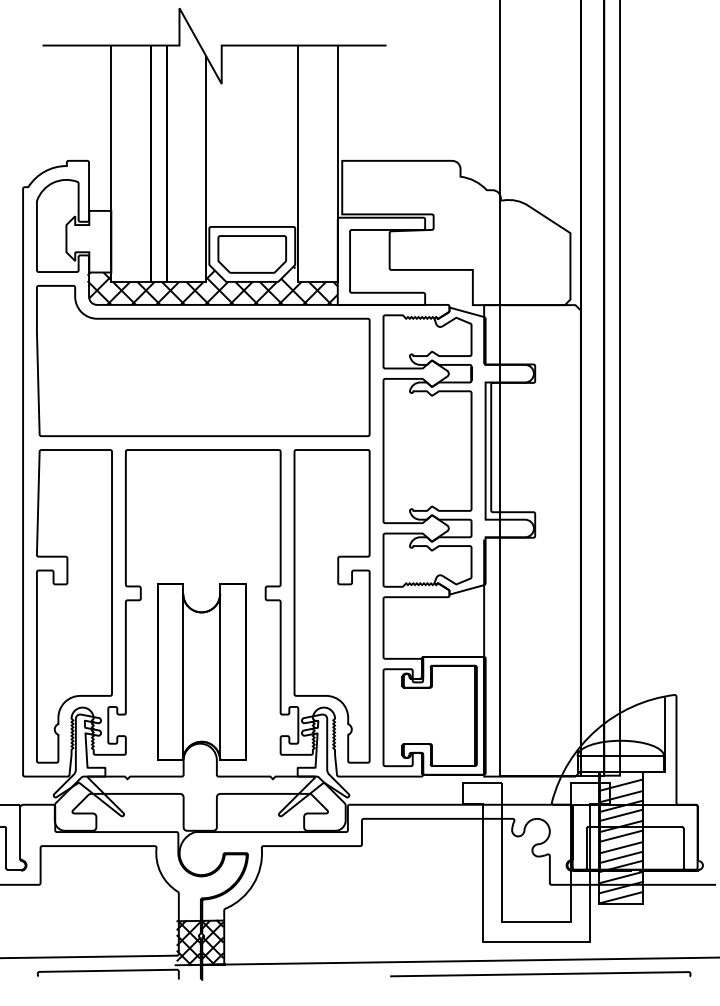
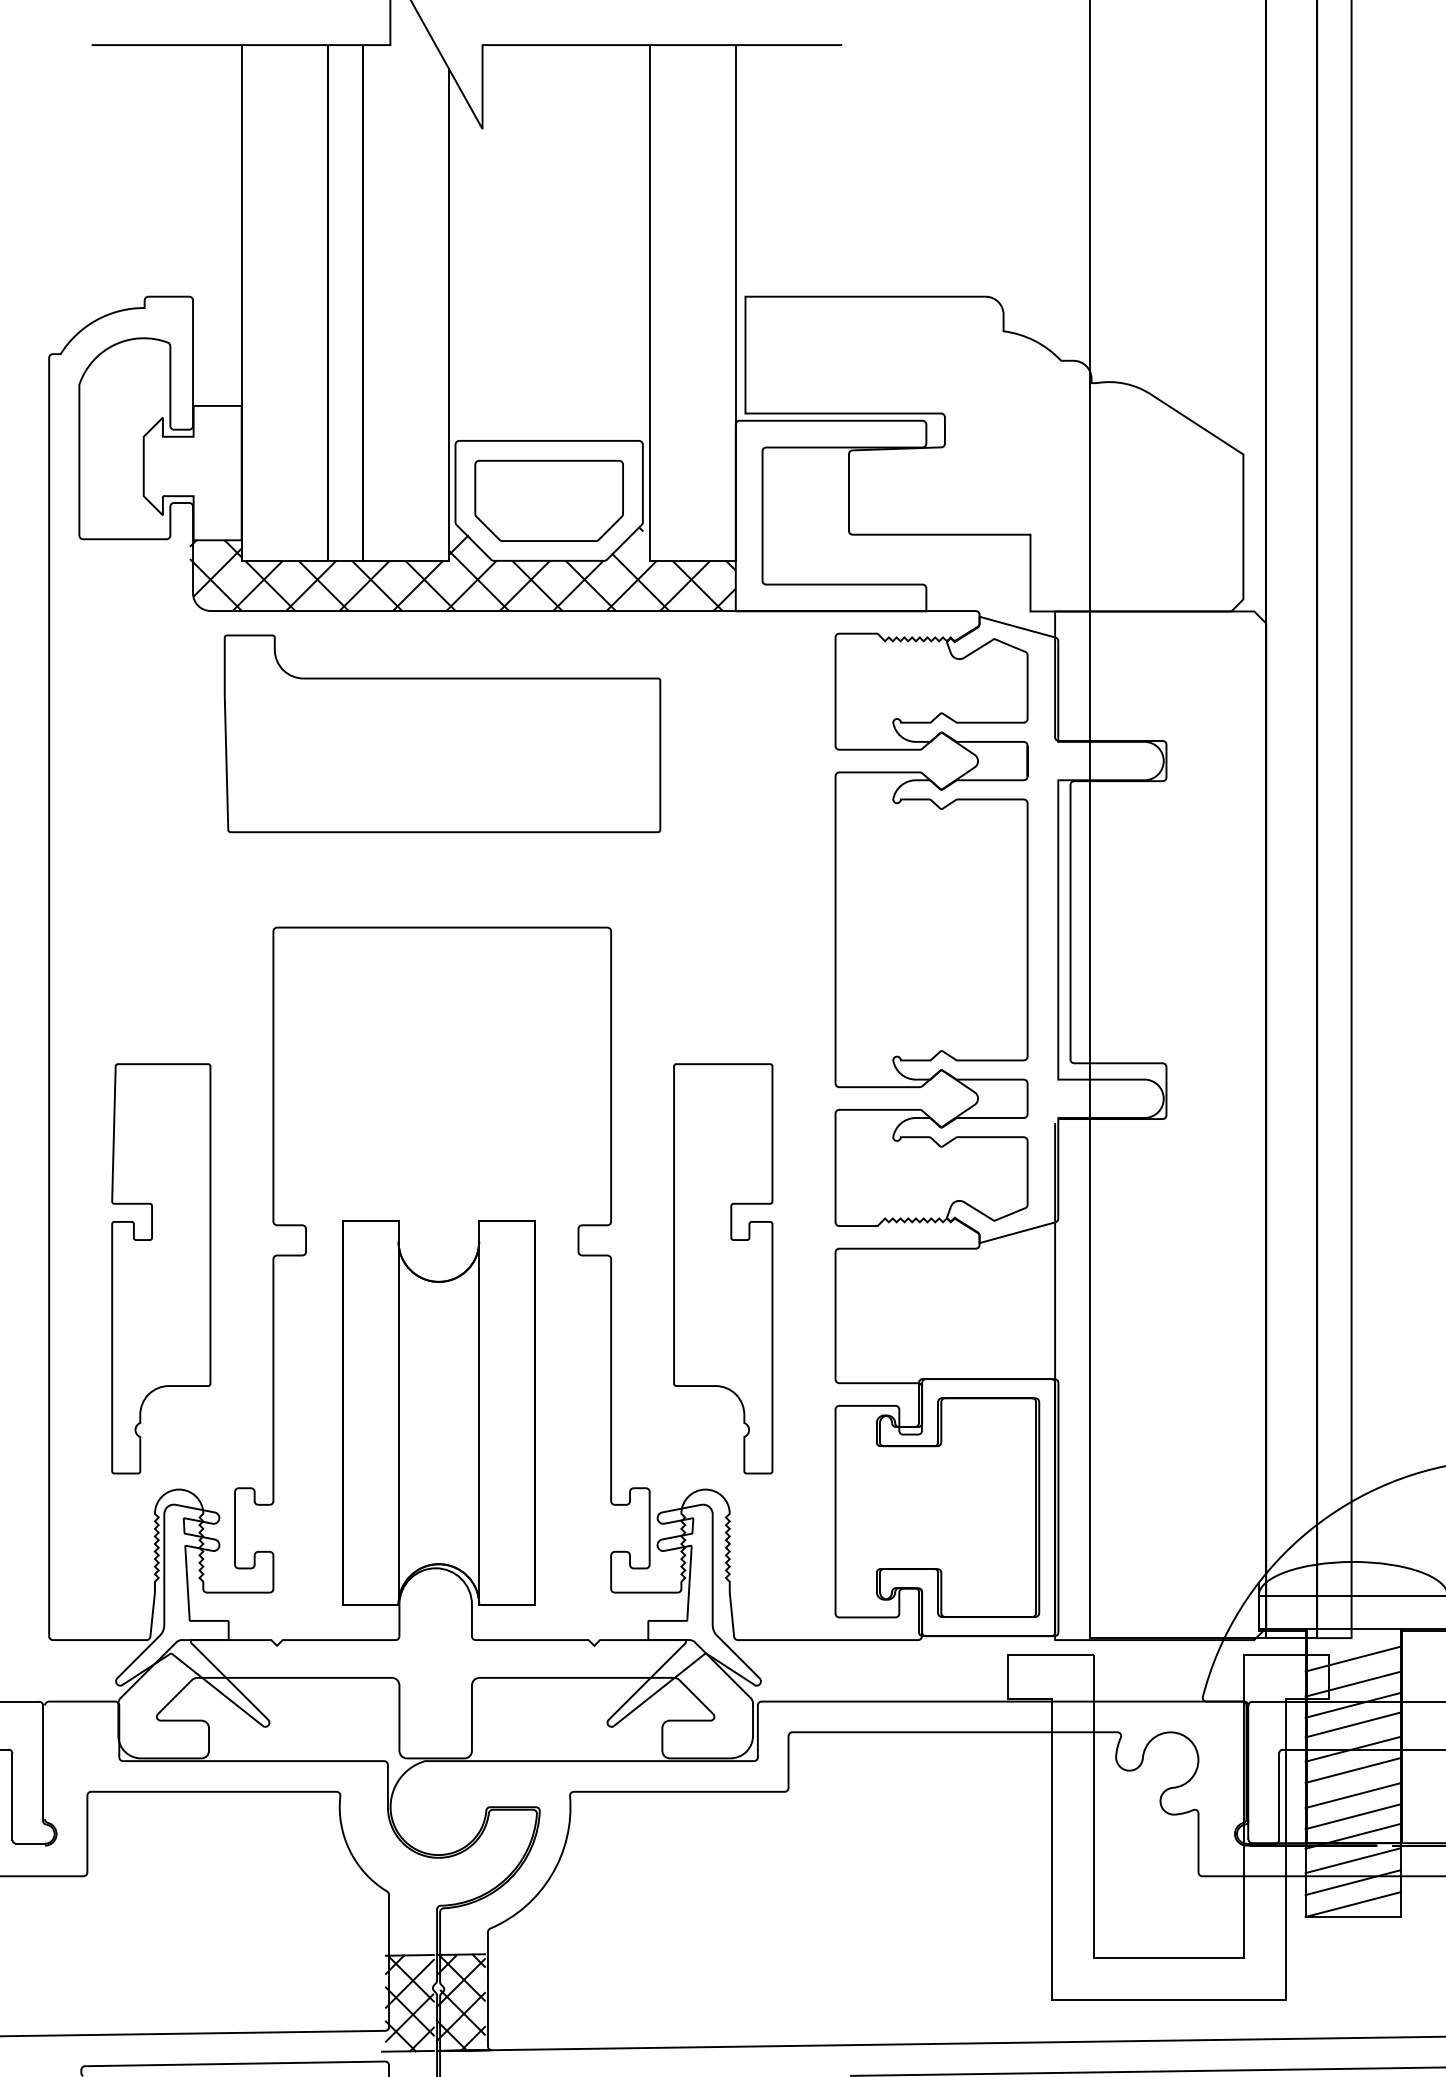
part: (203, 361) -> (442, 734), size x0.6
part: (74, 606) -> (161, 1269), size x0.6
part: (331, 606) -> (722, 1269), size x0.6

